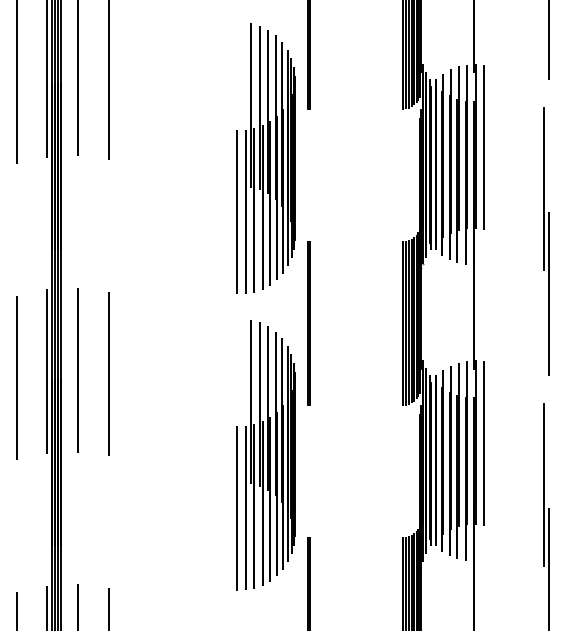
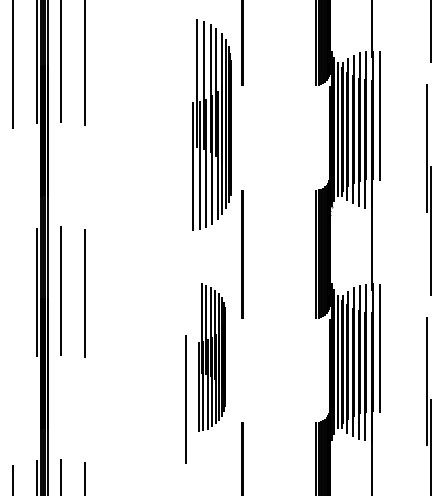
line: (236, 211) -> (185, 166), removed
line: (16, 377) -> (12, 296), removed
part: (270, 454) -> (212, 357), size x0.7

